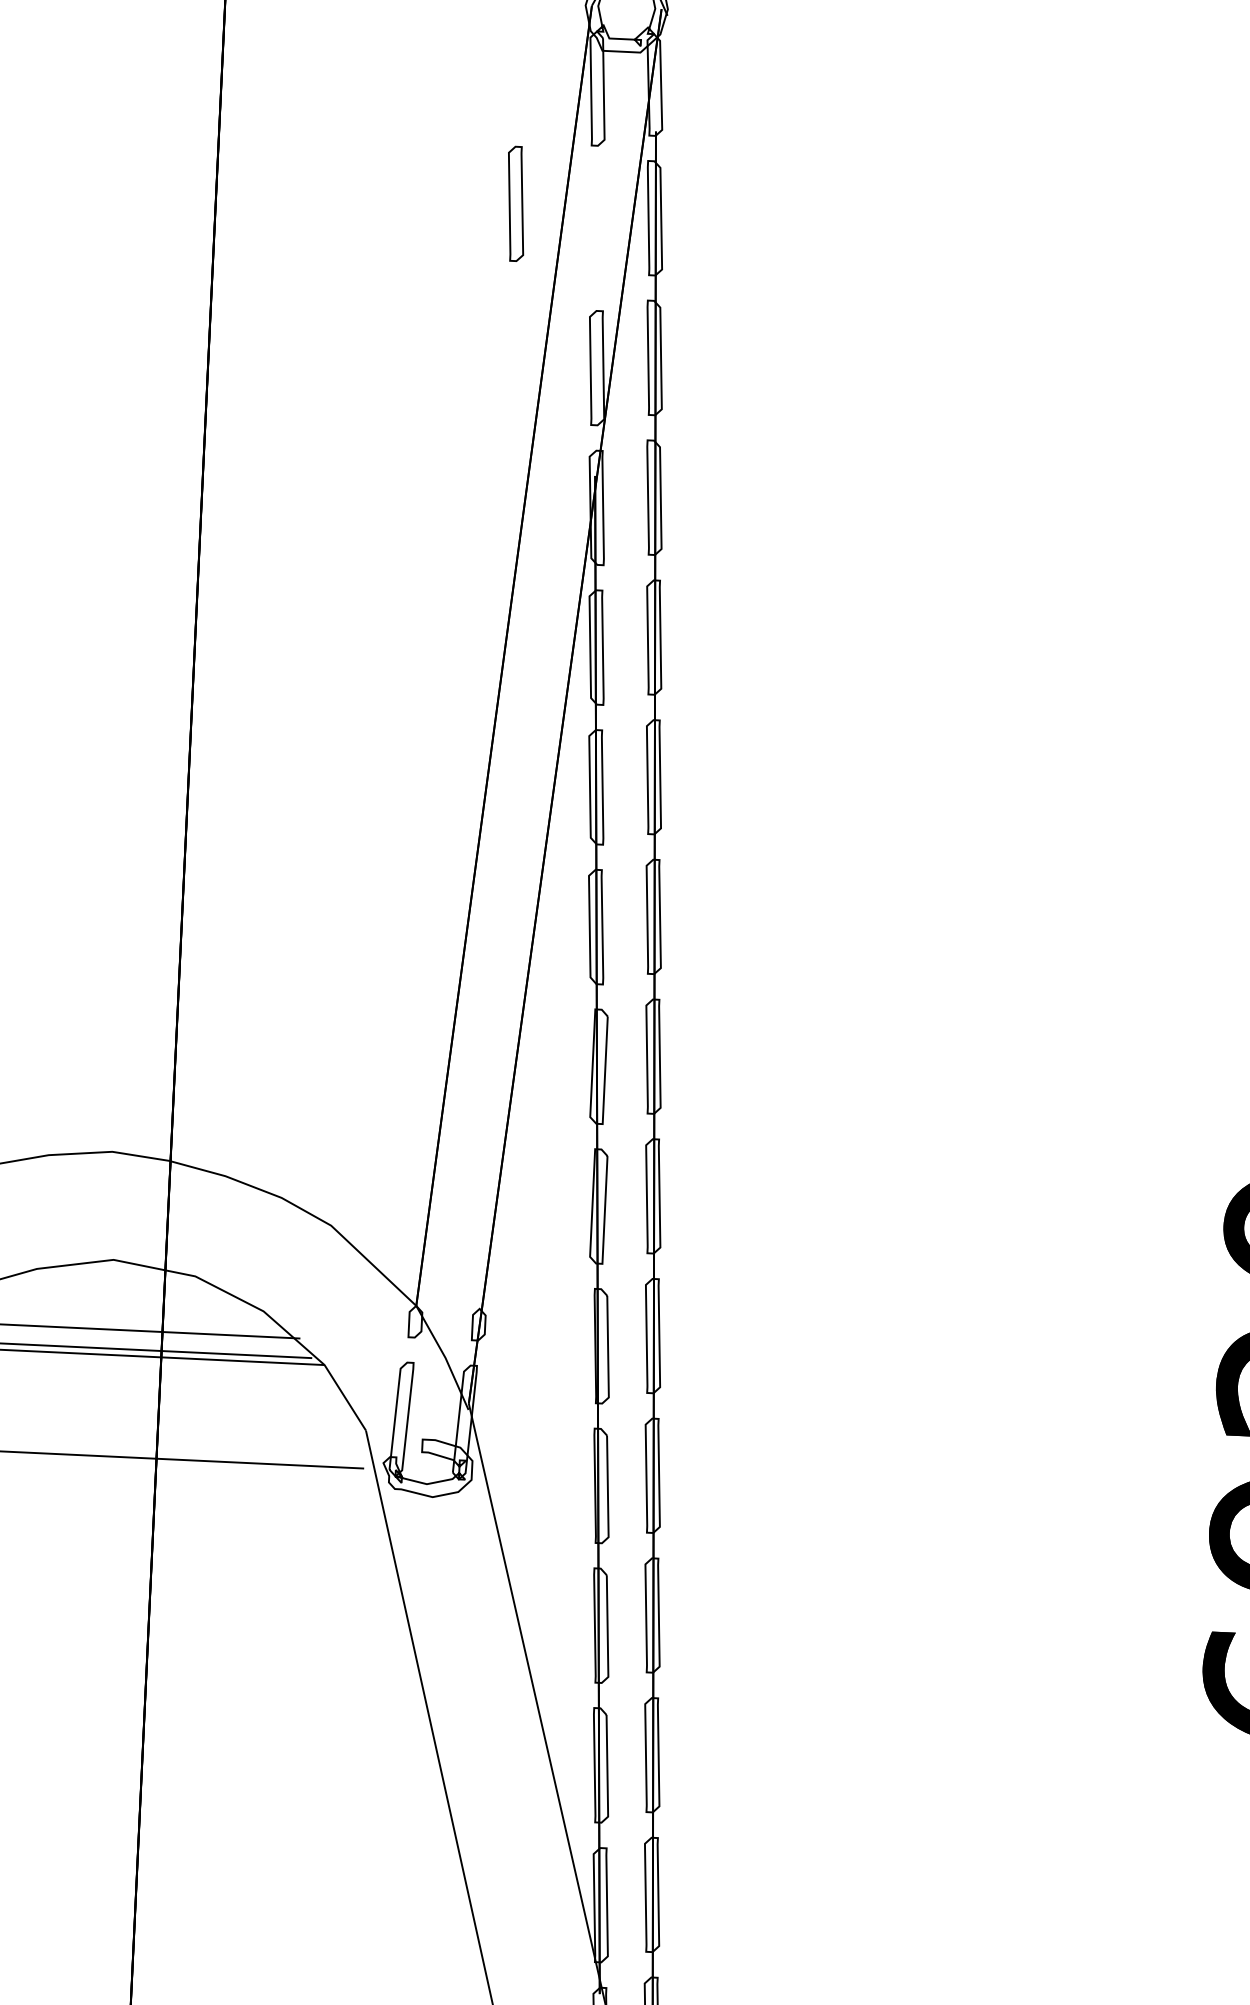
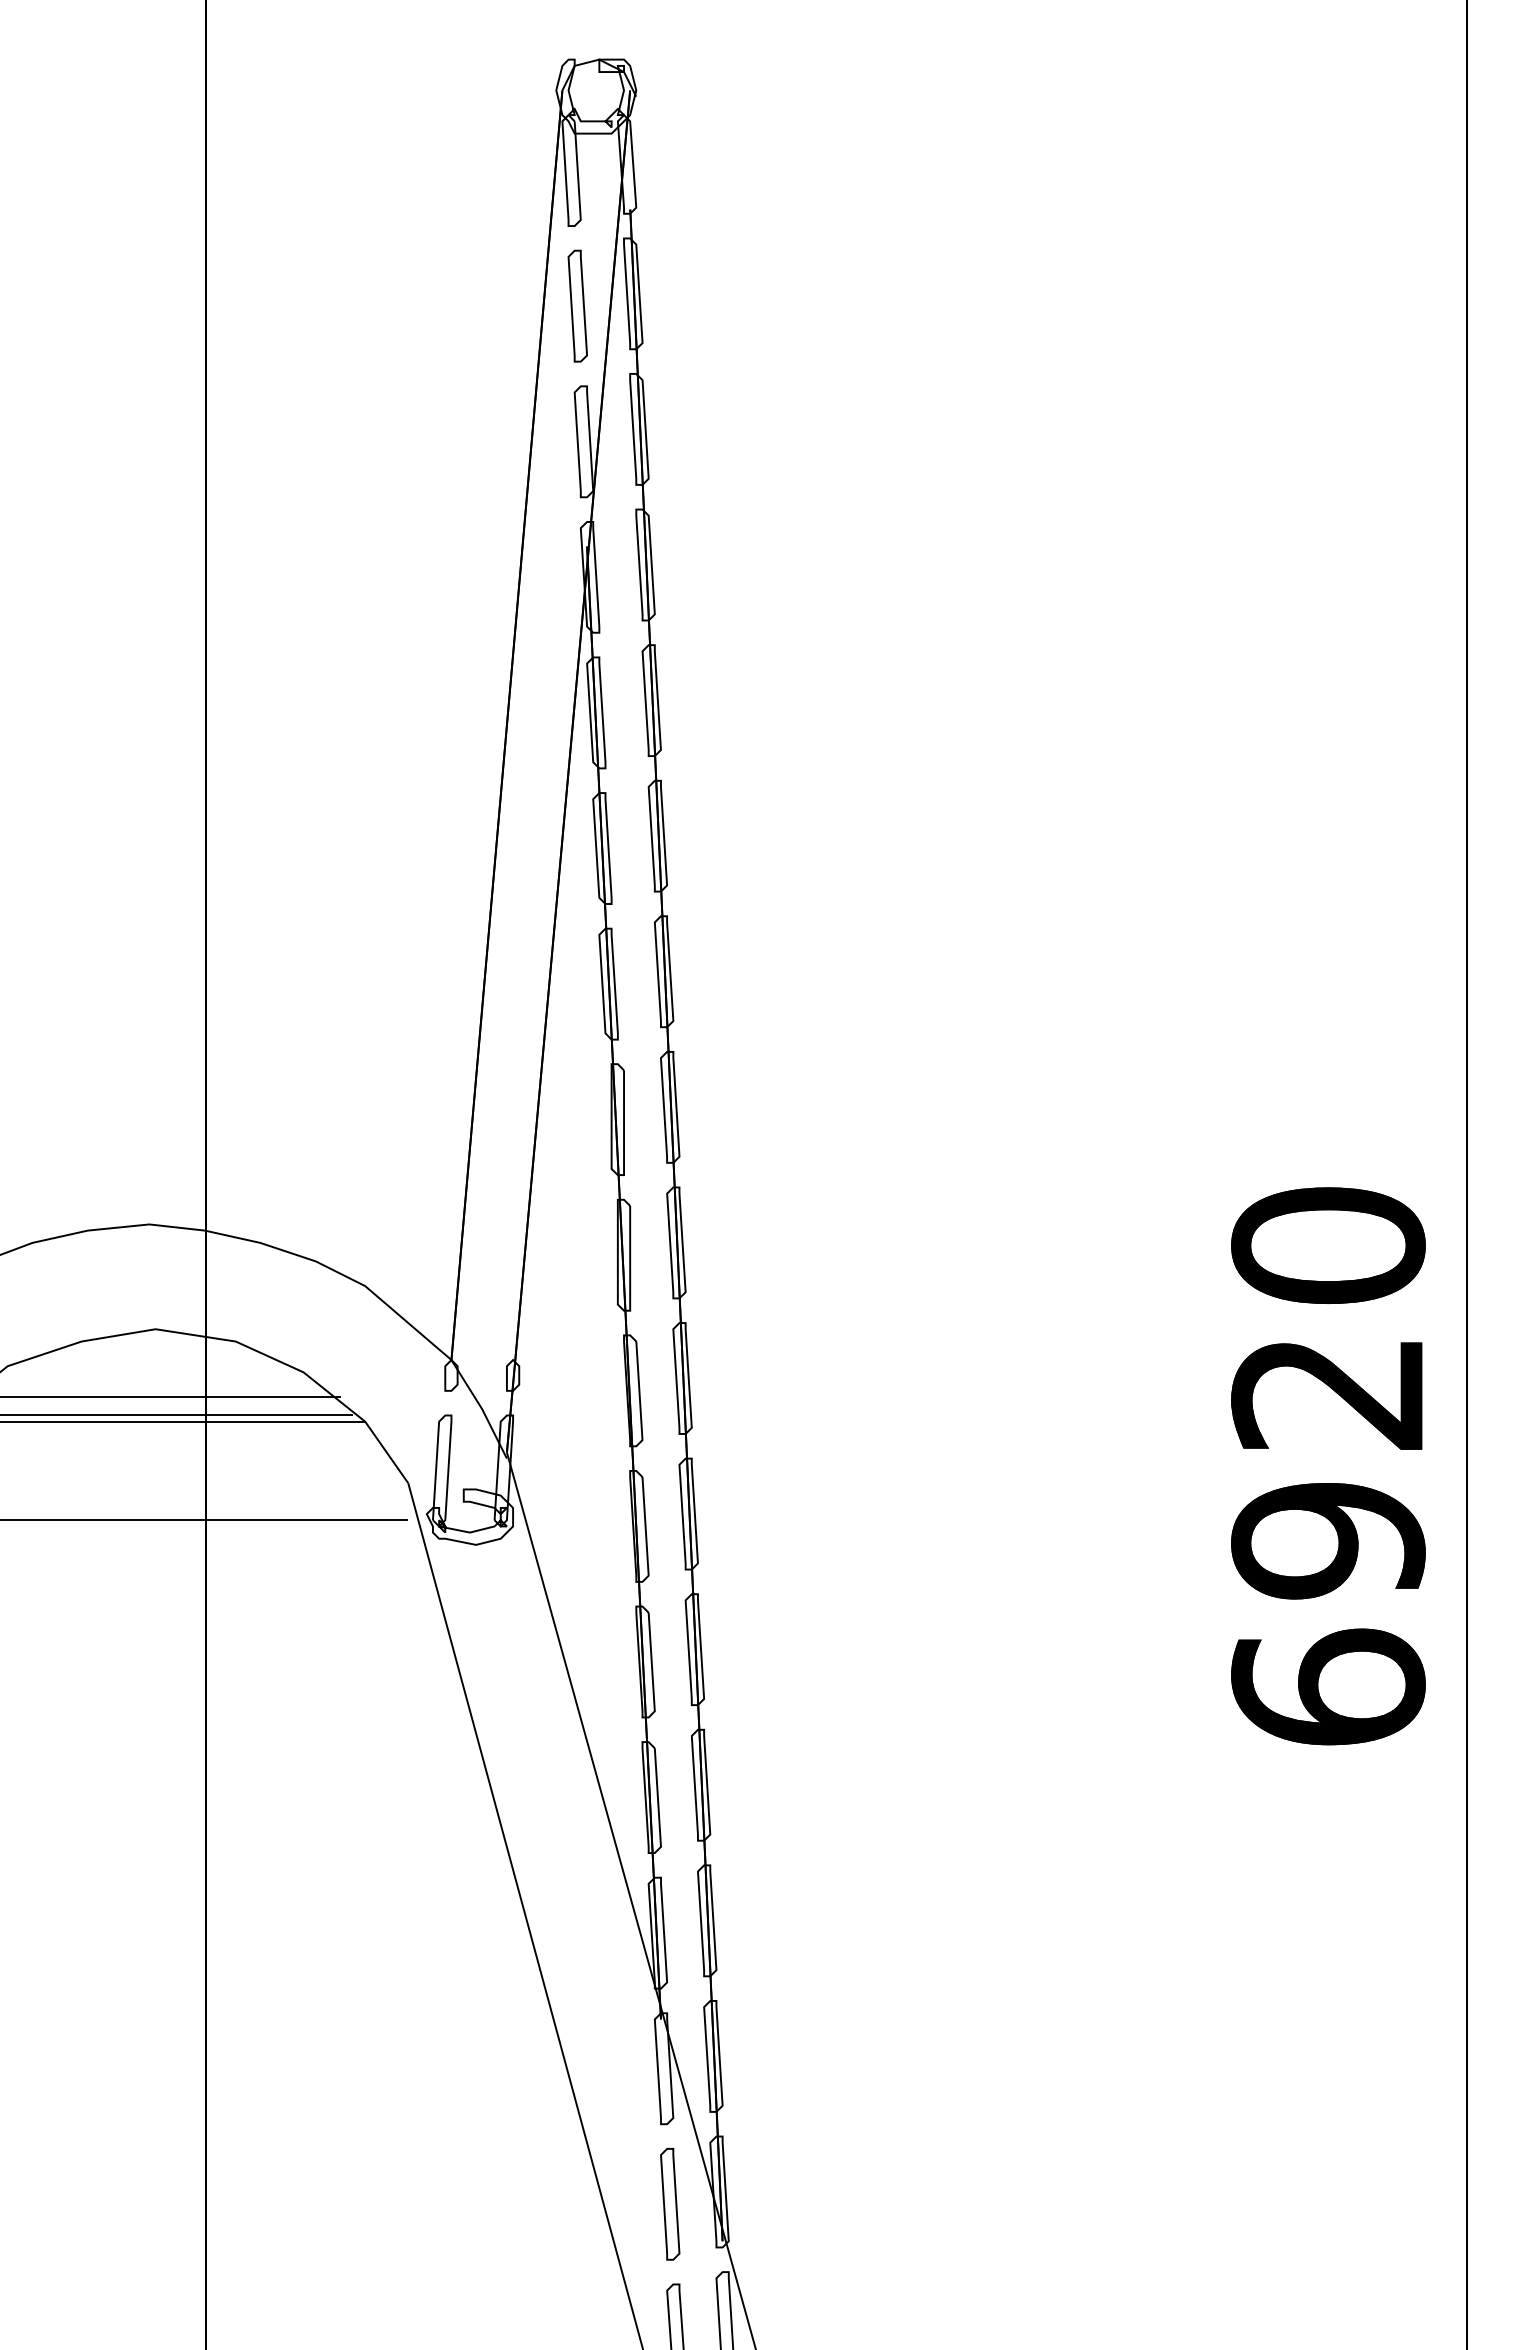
part: (515, 203) -> (577, 305), moved

